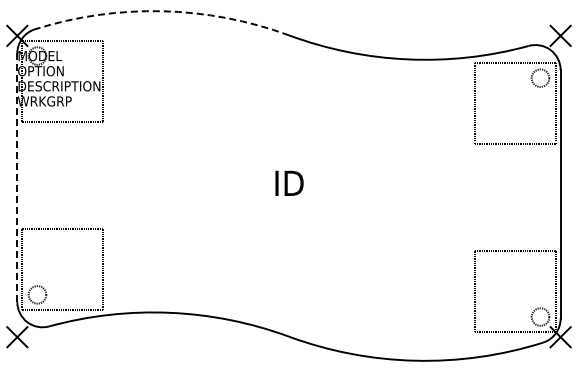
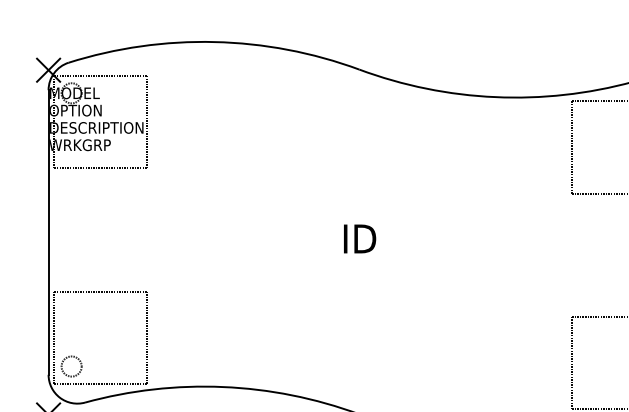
arc: (162, 11) -> (214, 42), dashed -> solid
line: (17, 177) -> (48, 232), dashed -> solid

